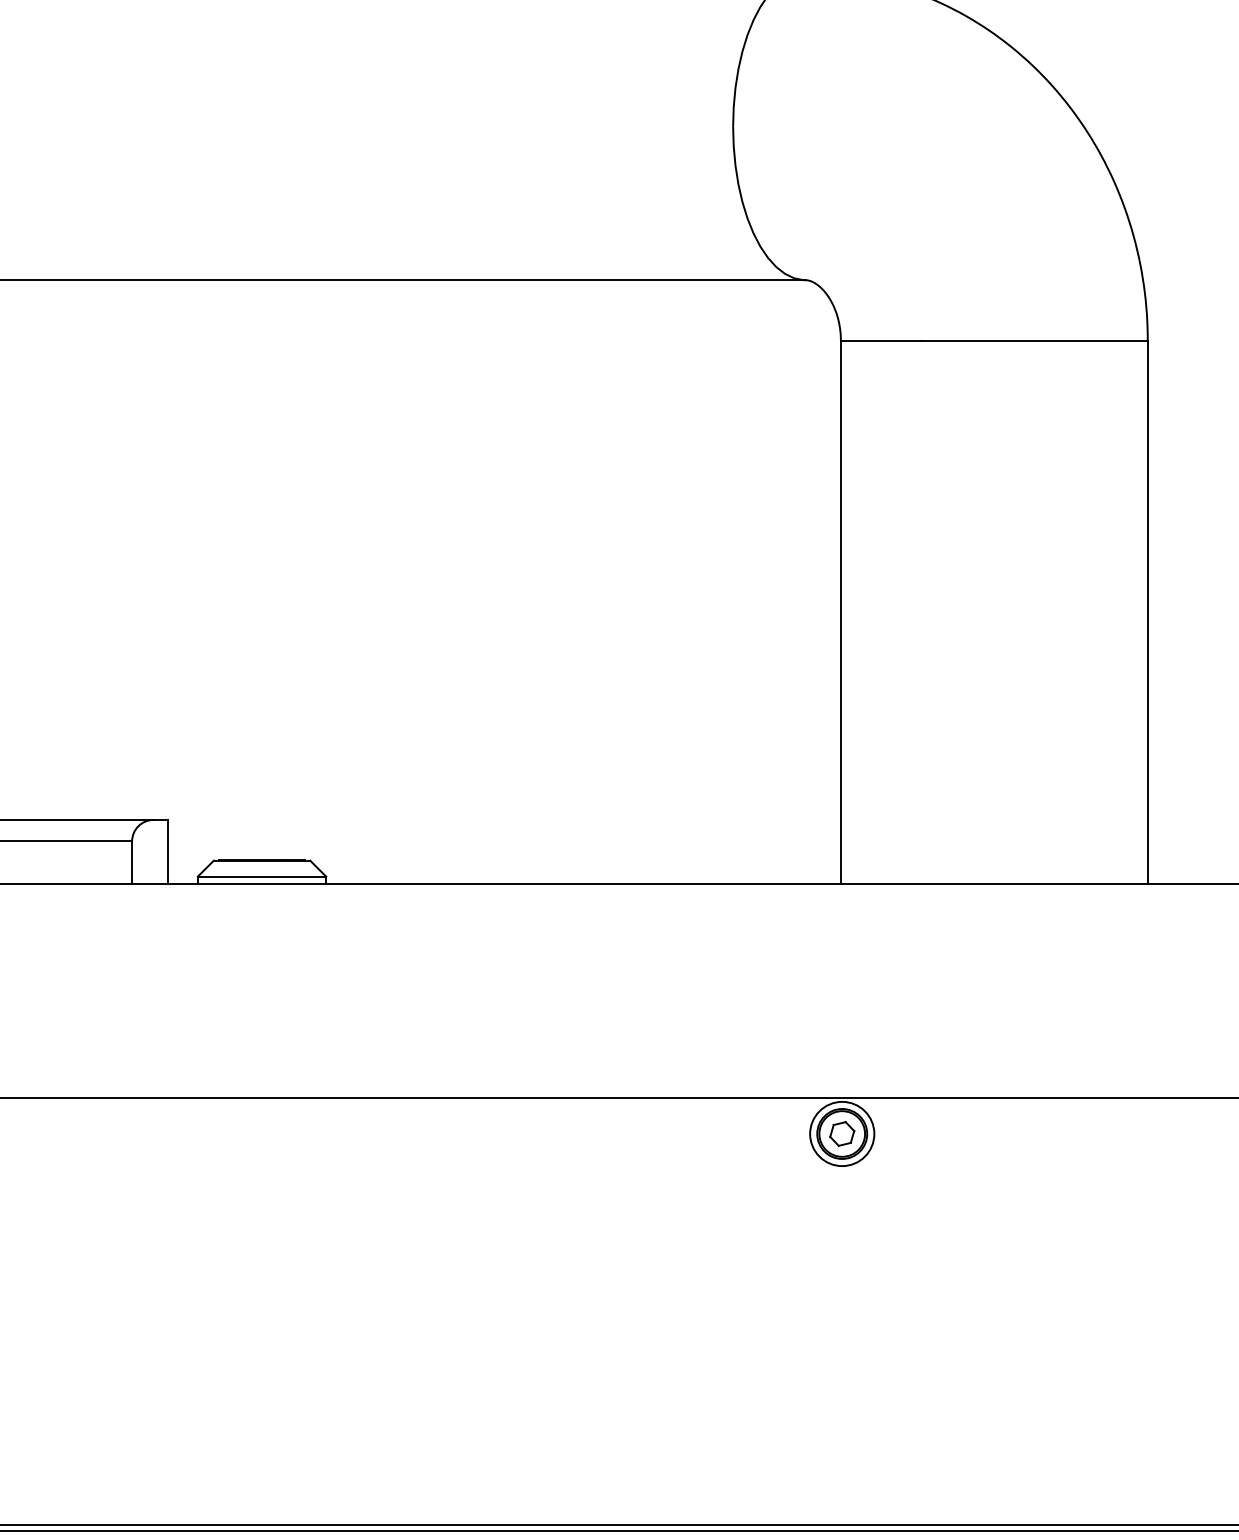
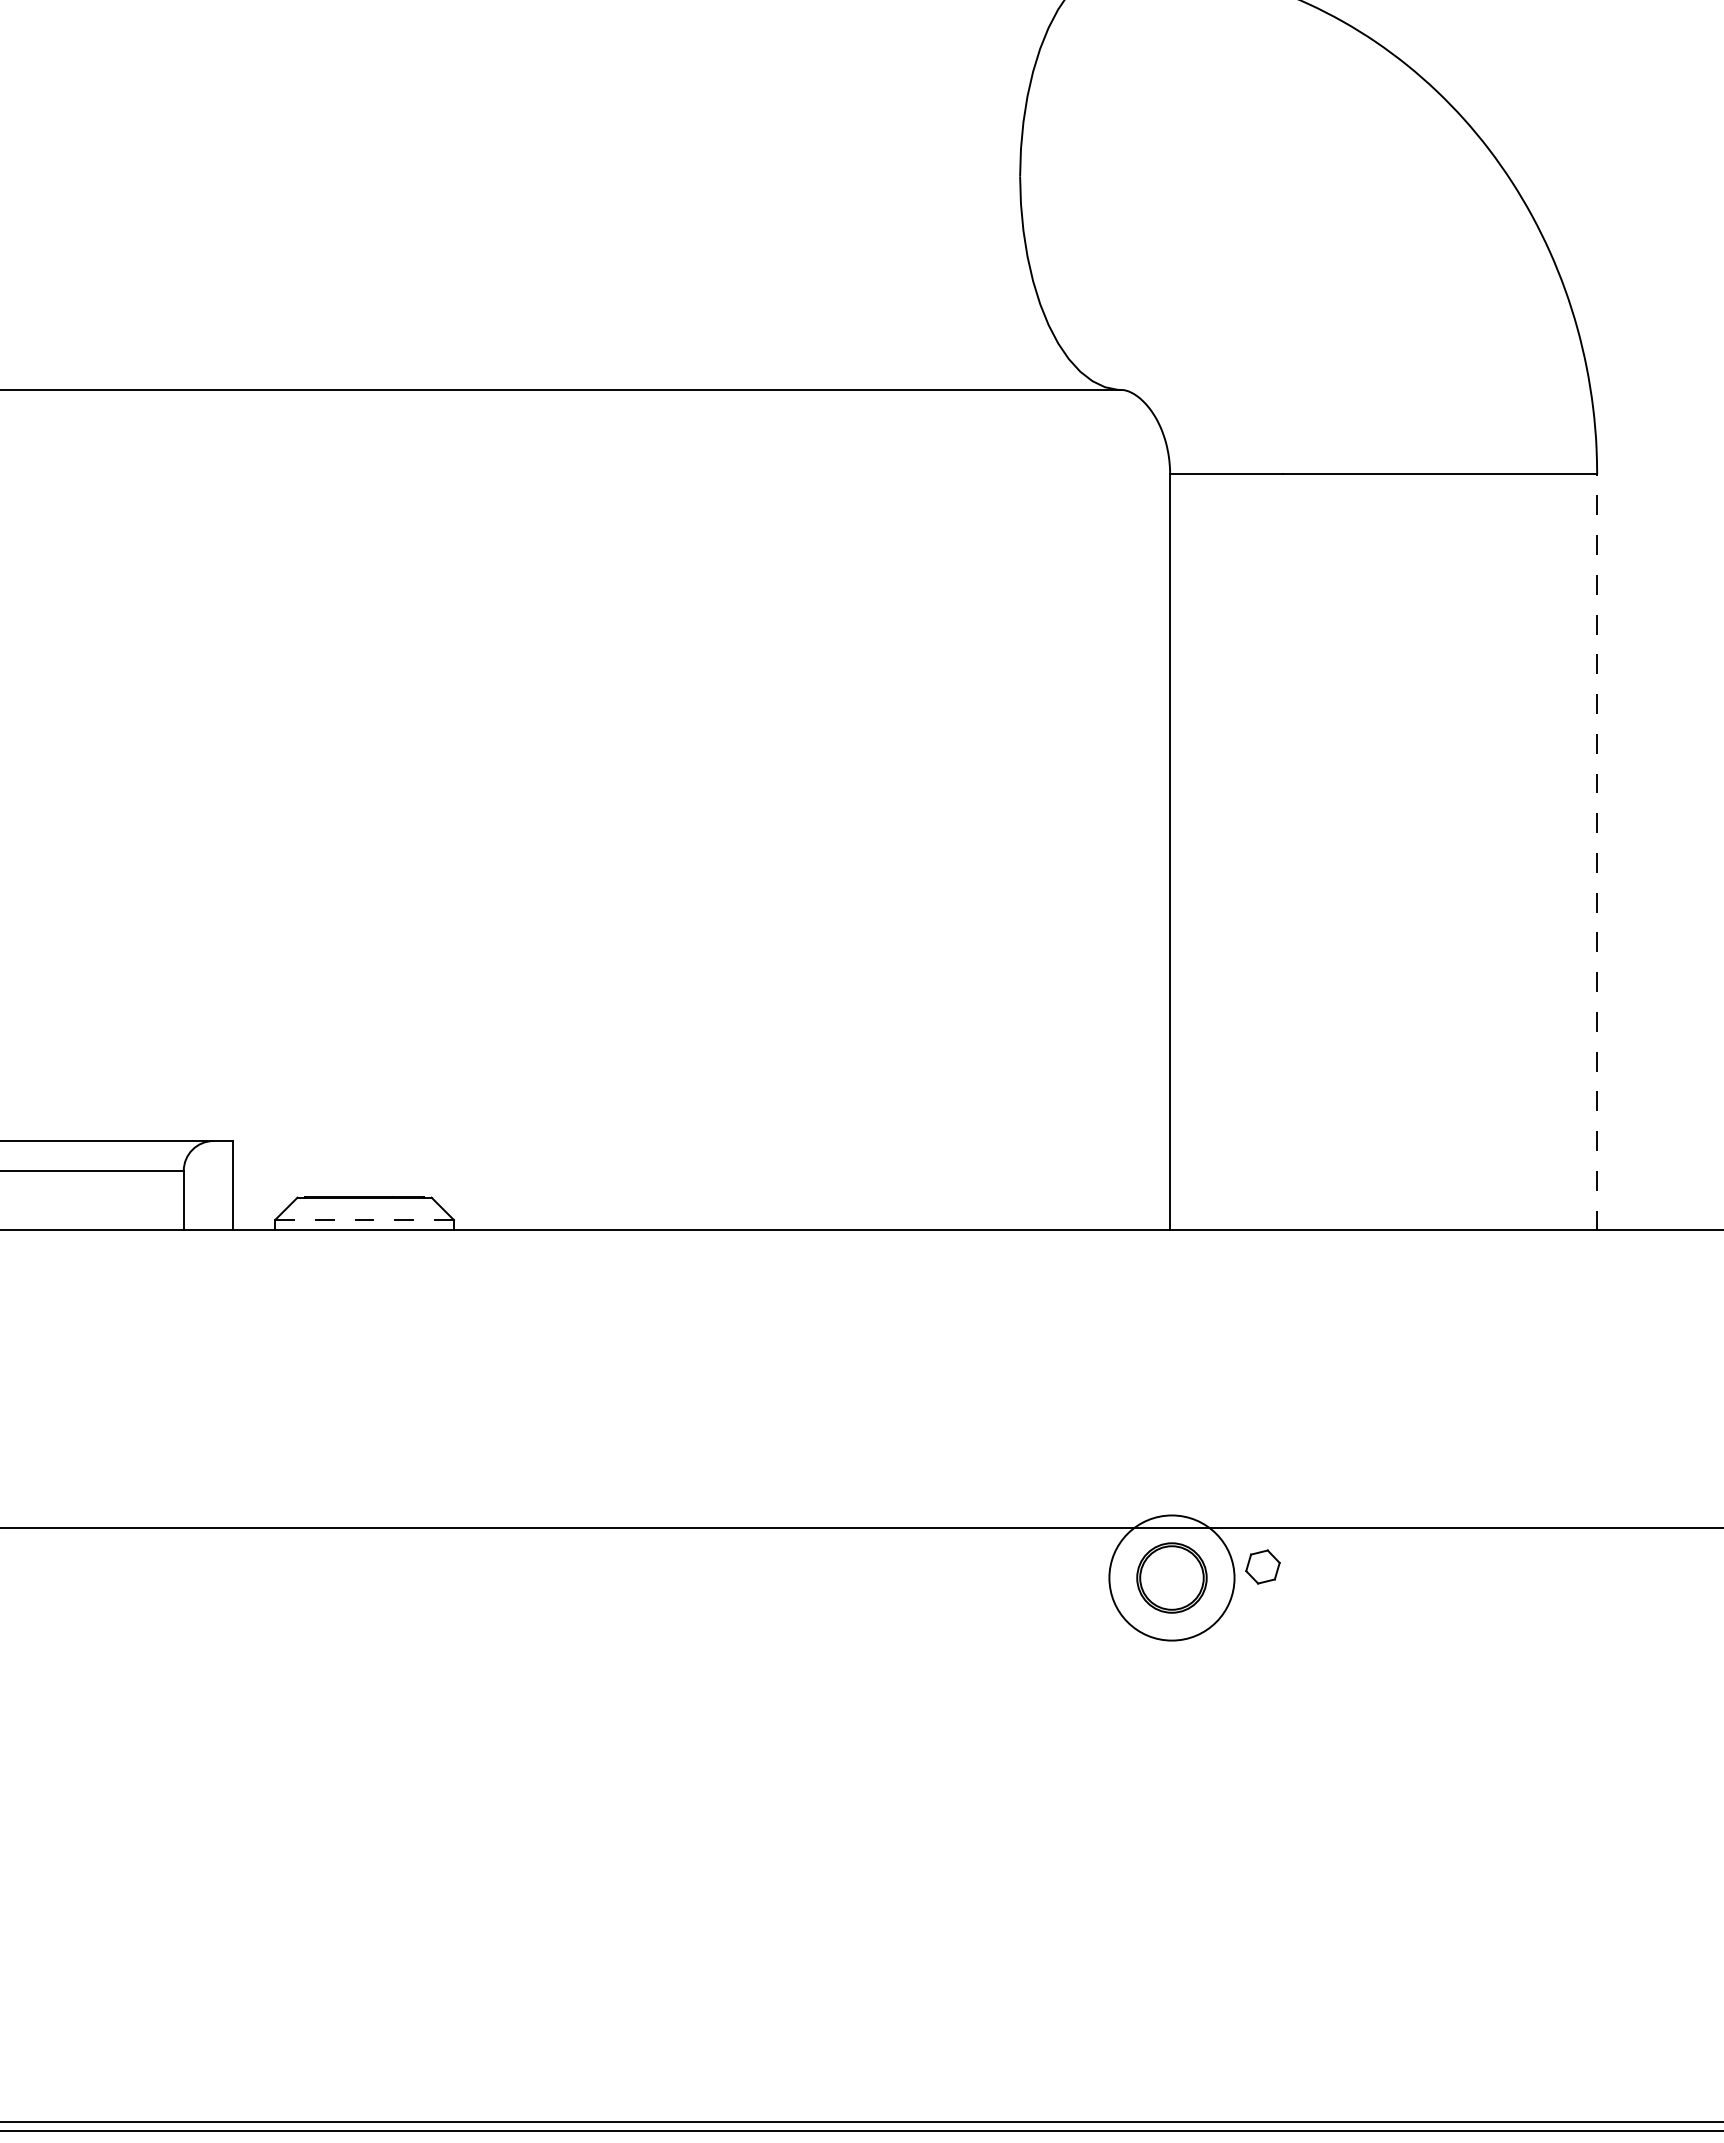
line: (1148, 611) -> (1597, 851), solid -> dashed
line: (261, 877) -> (364, 1220), solid -> dashed
circle: (841, 1133) -> (1171, 1577), size x1.4
part: (841, 1133) -> (1262, 1566), moved

